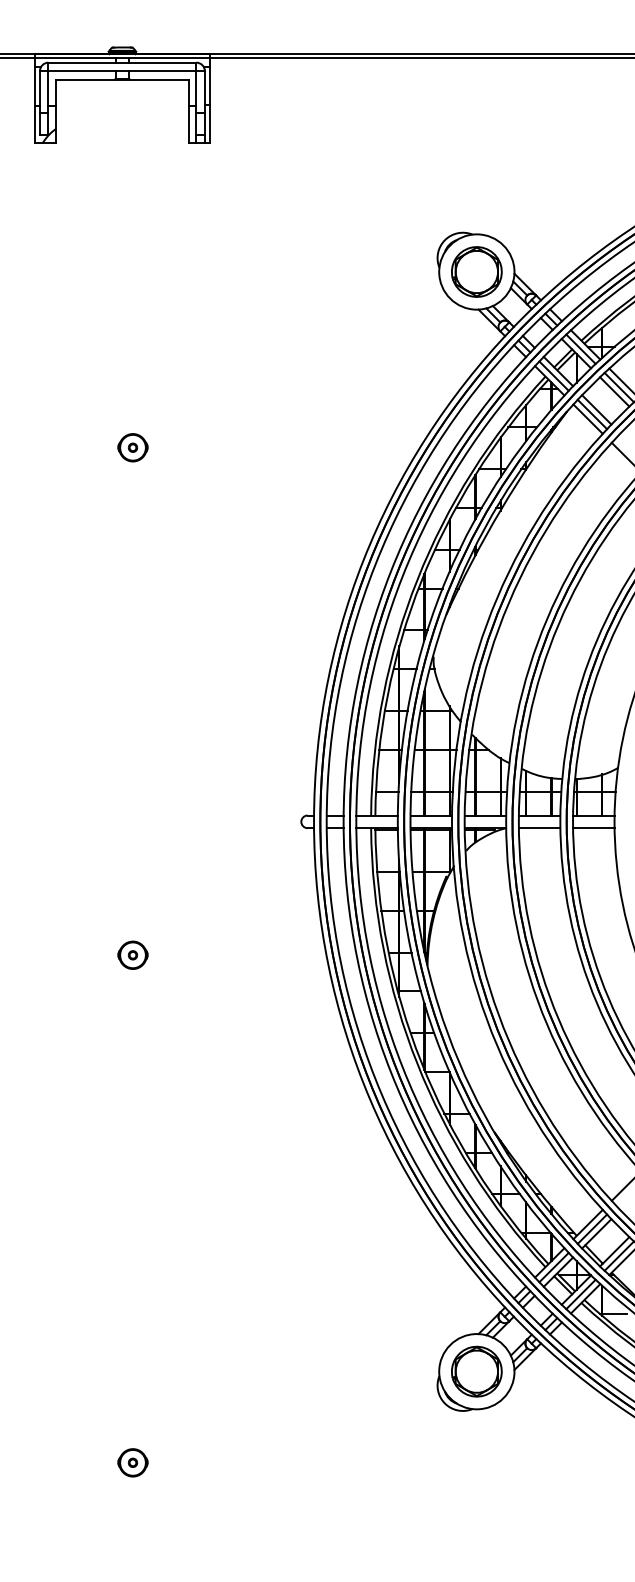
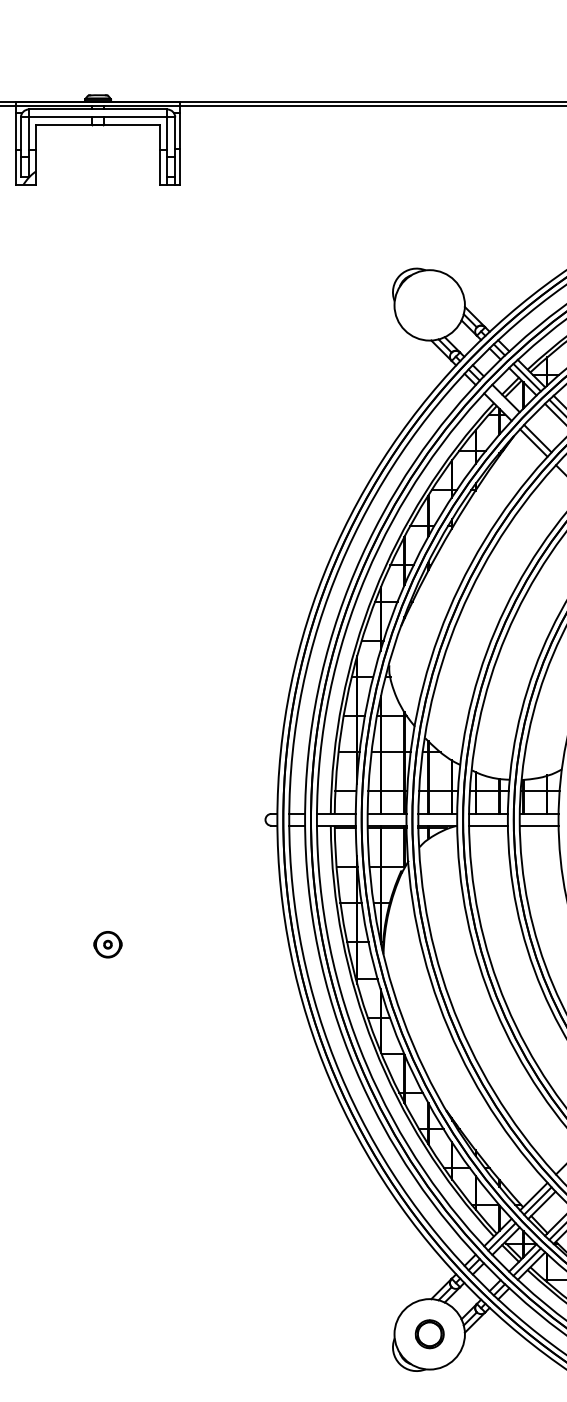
part: (476, 271) -> (429, 304), removed
line: (553, 375) -> (501, 402), removed
line: (596, 409) -> (541, 434), removed
part: (132, 447) -> (107, 469), removed
part: (476, 1371) -> (429, 1334), size x0.6

